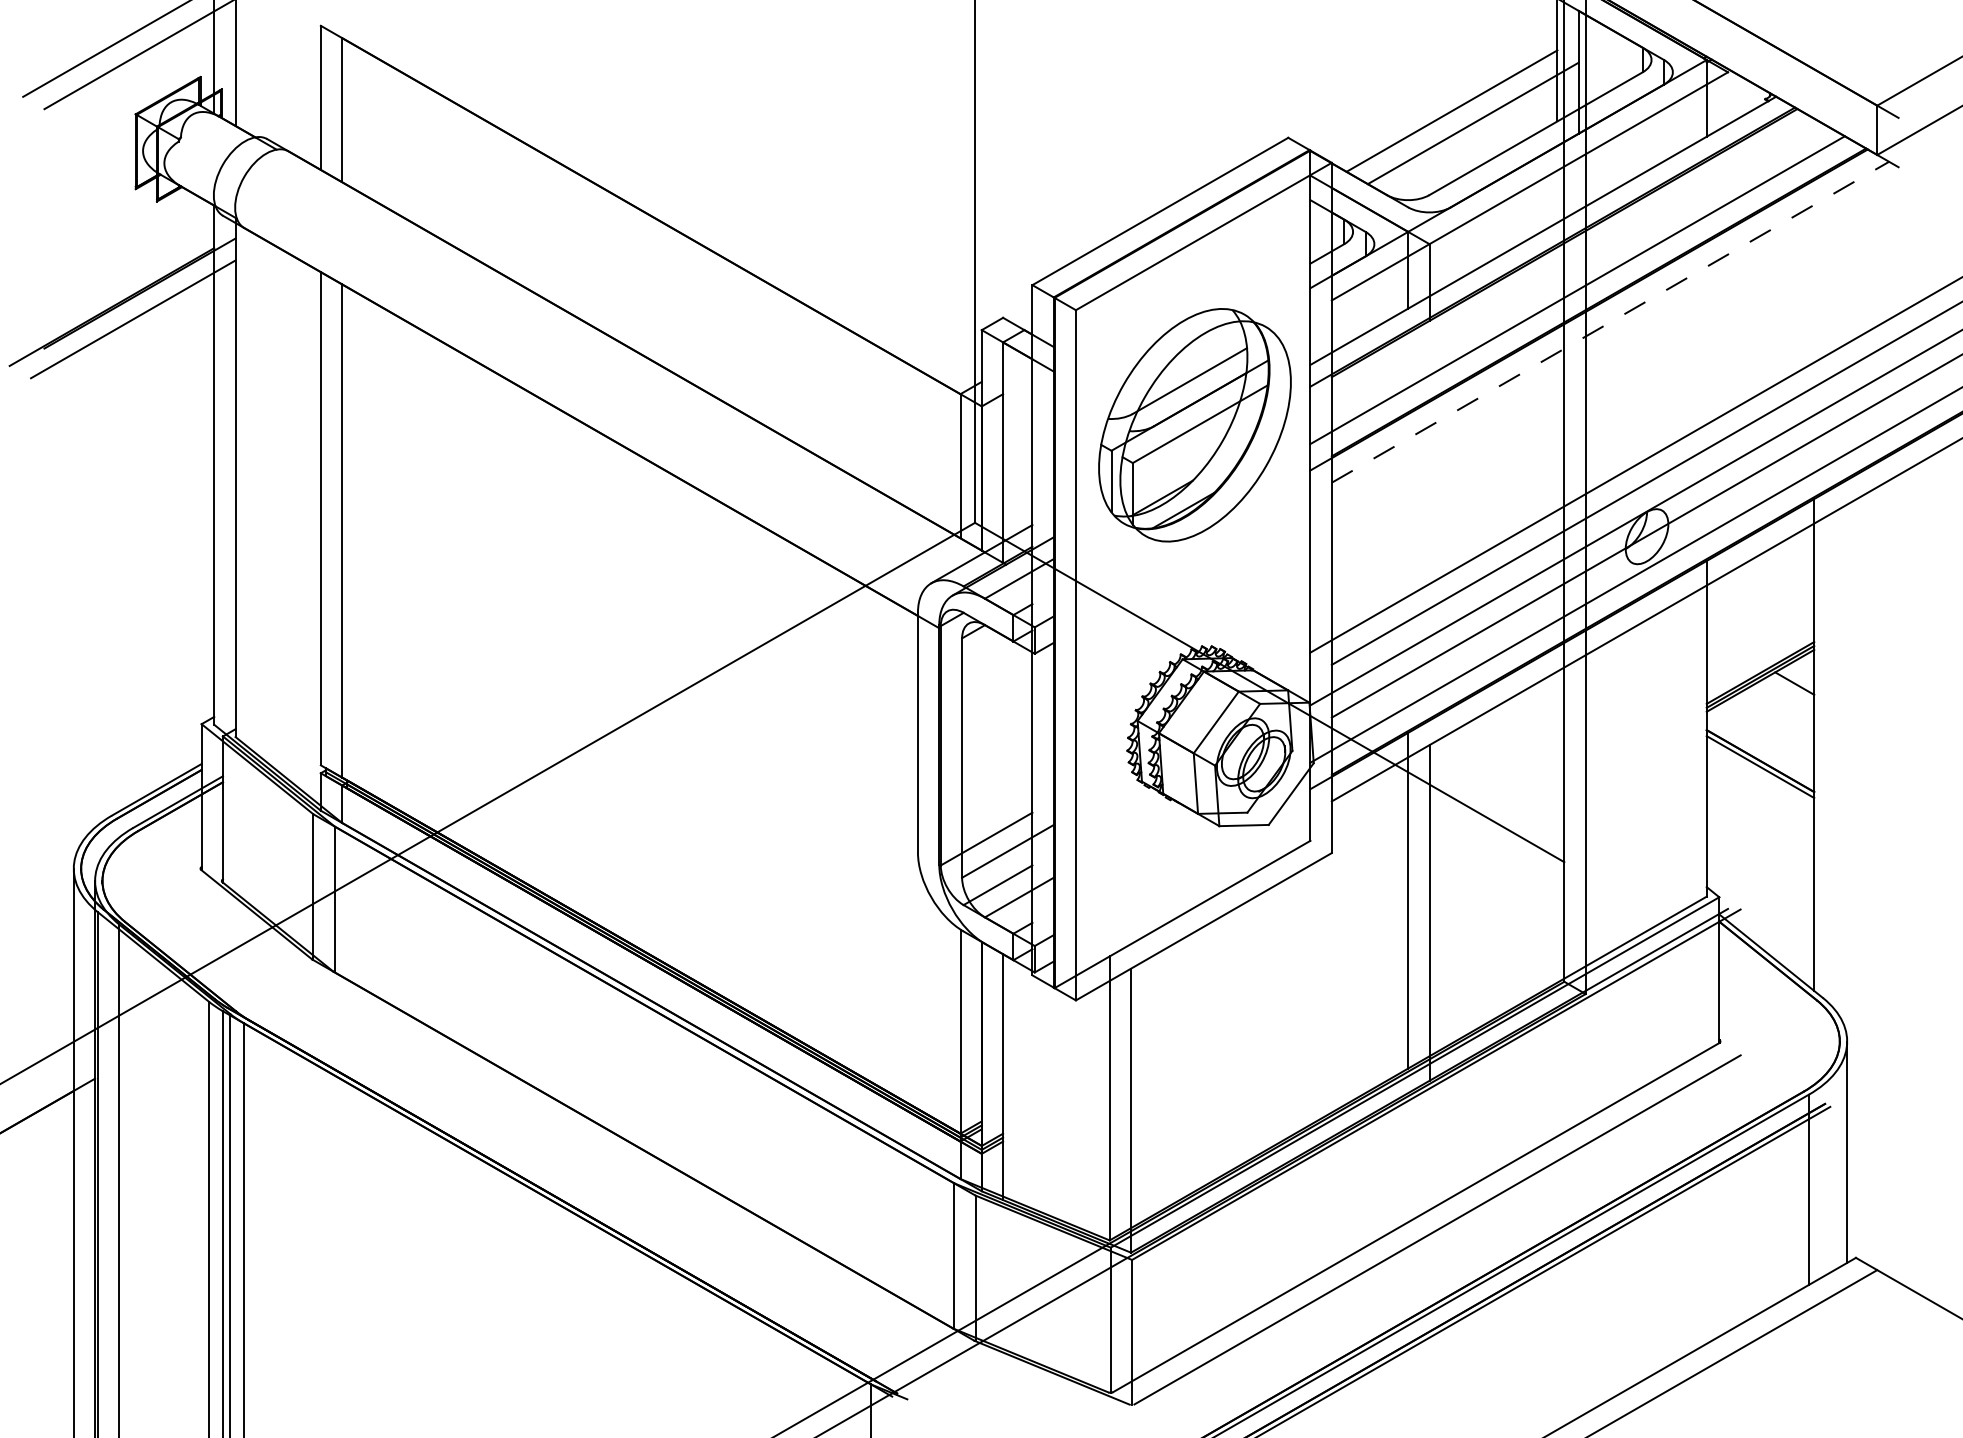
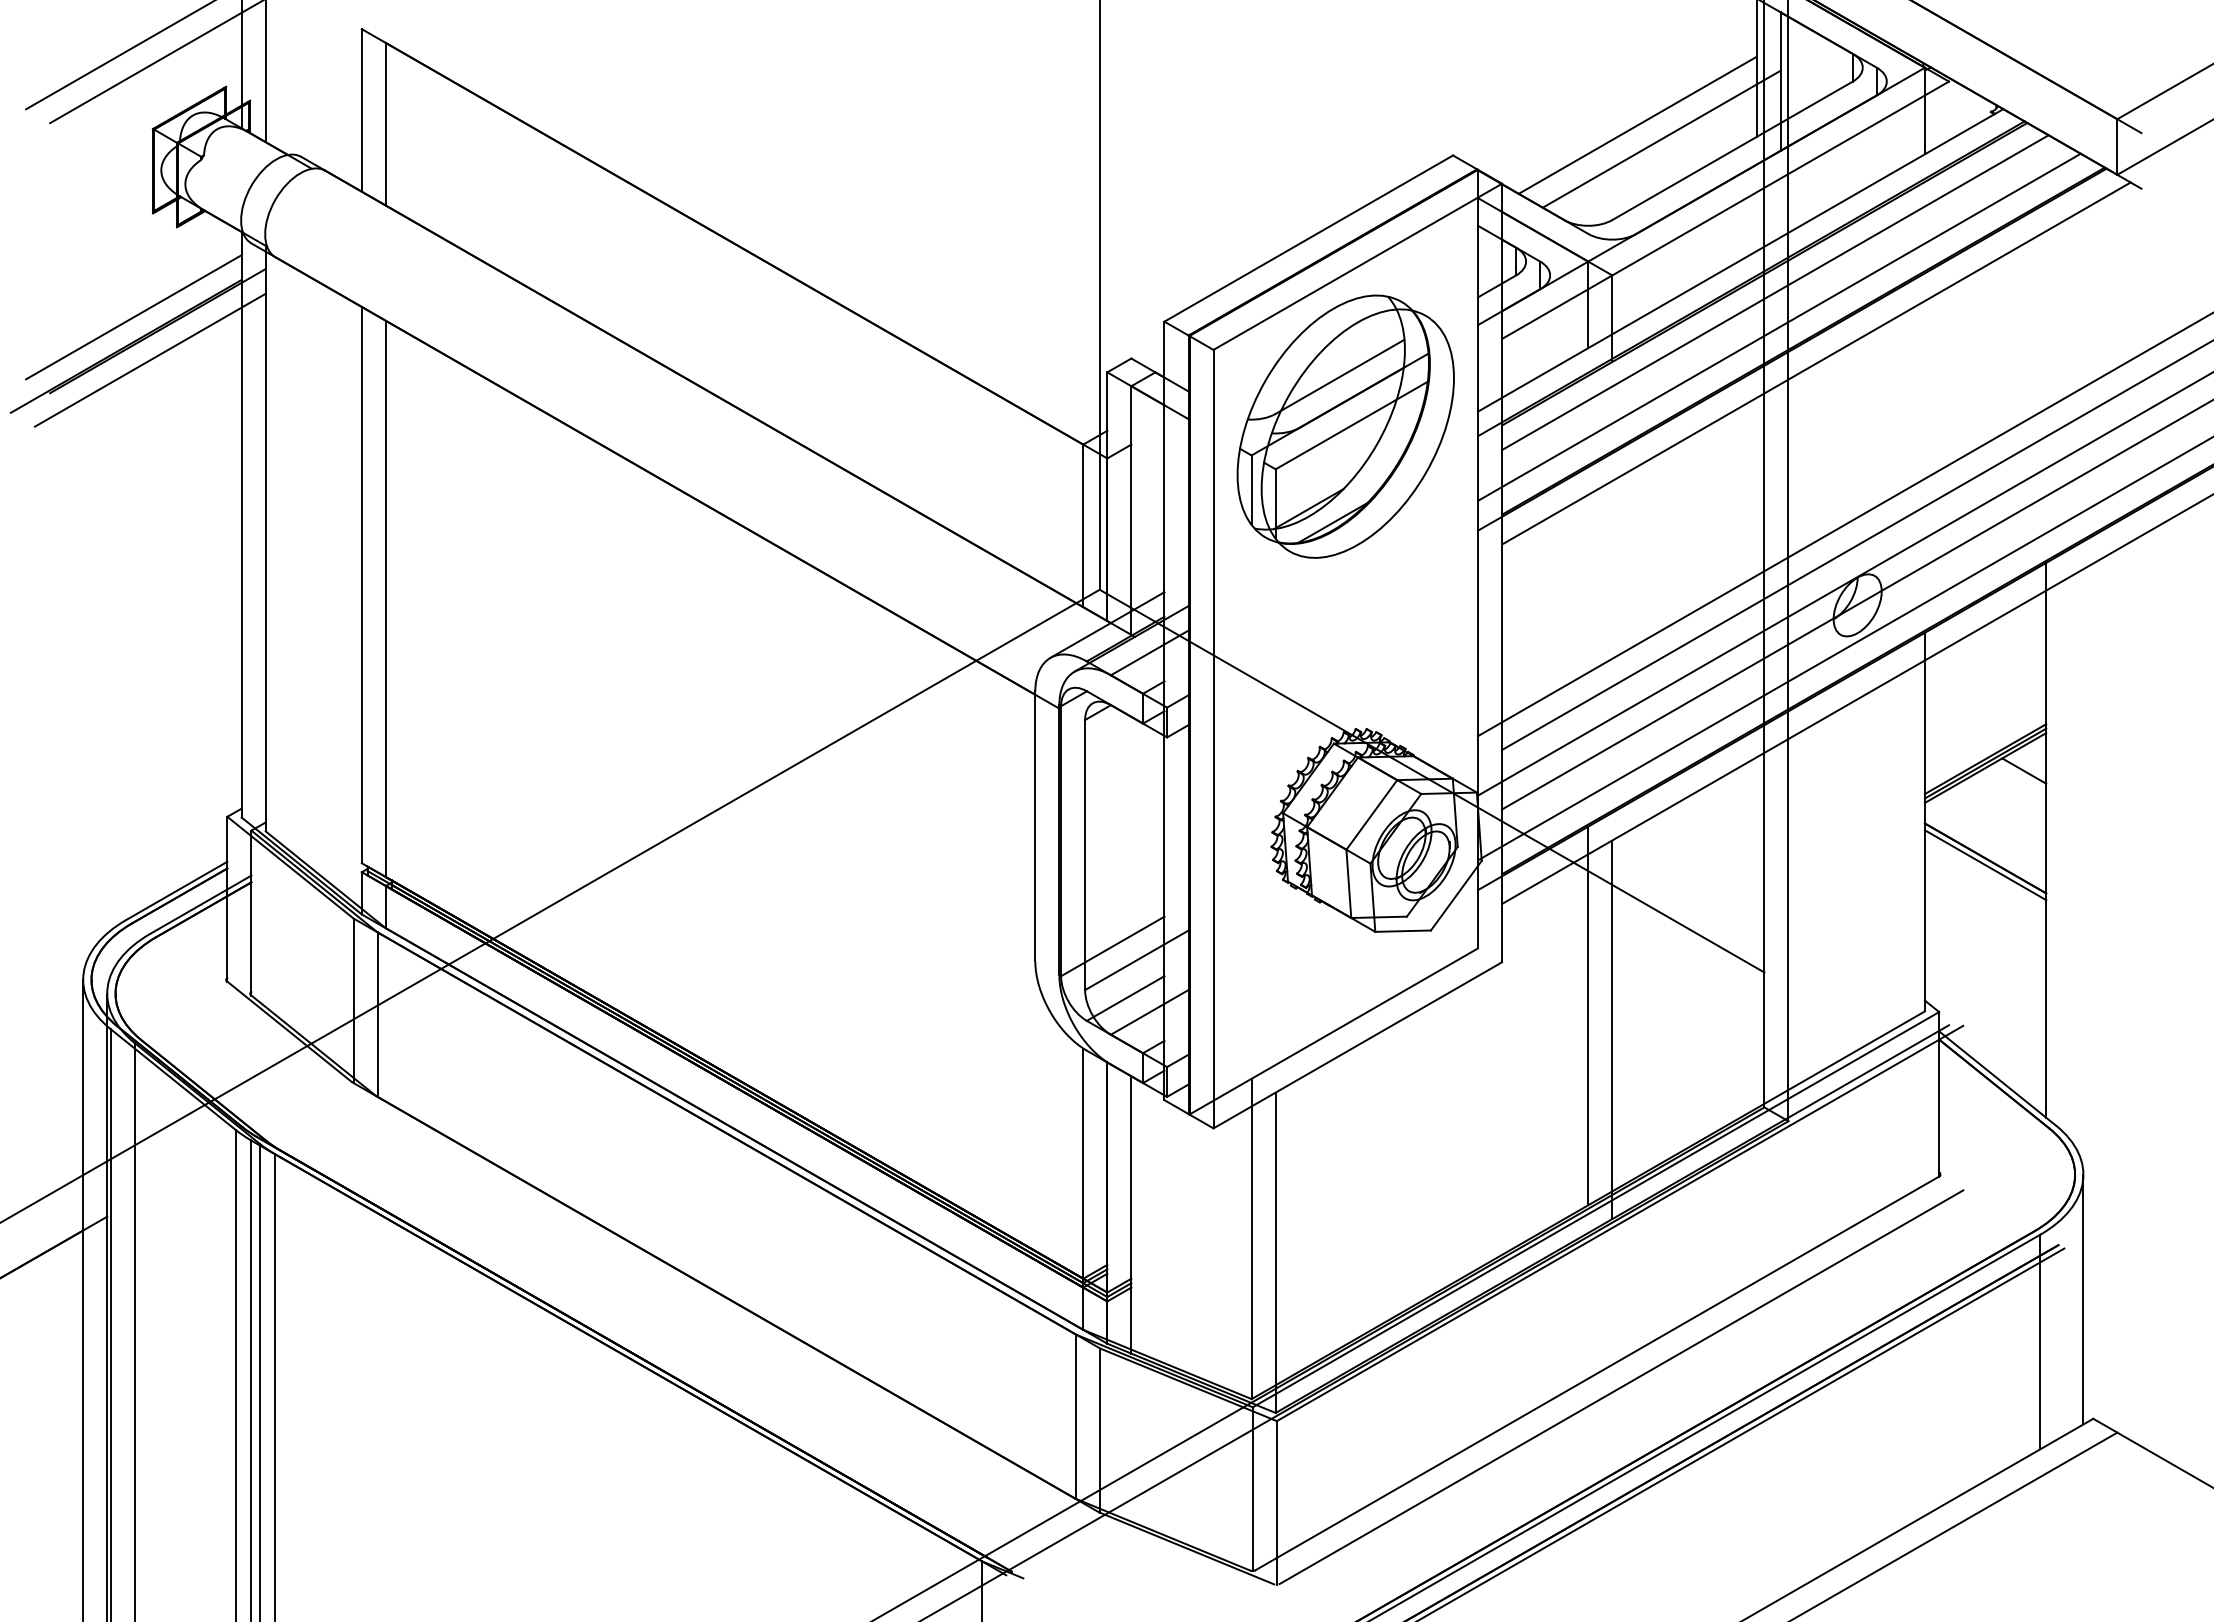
line: (1574, 259) -> (1775, 292), added
line: (118, 281) -> (133, 317), added
line: (1610, 322) -> (1816, 363), dashed -> solid
part: (1194, 425) -> (1345, 426), moved

